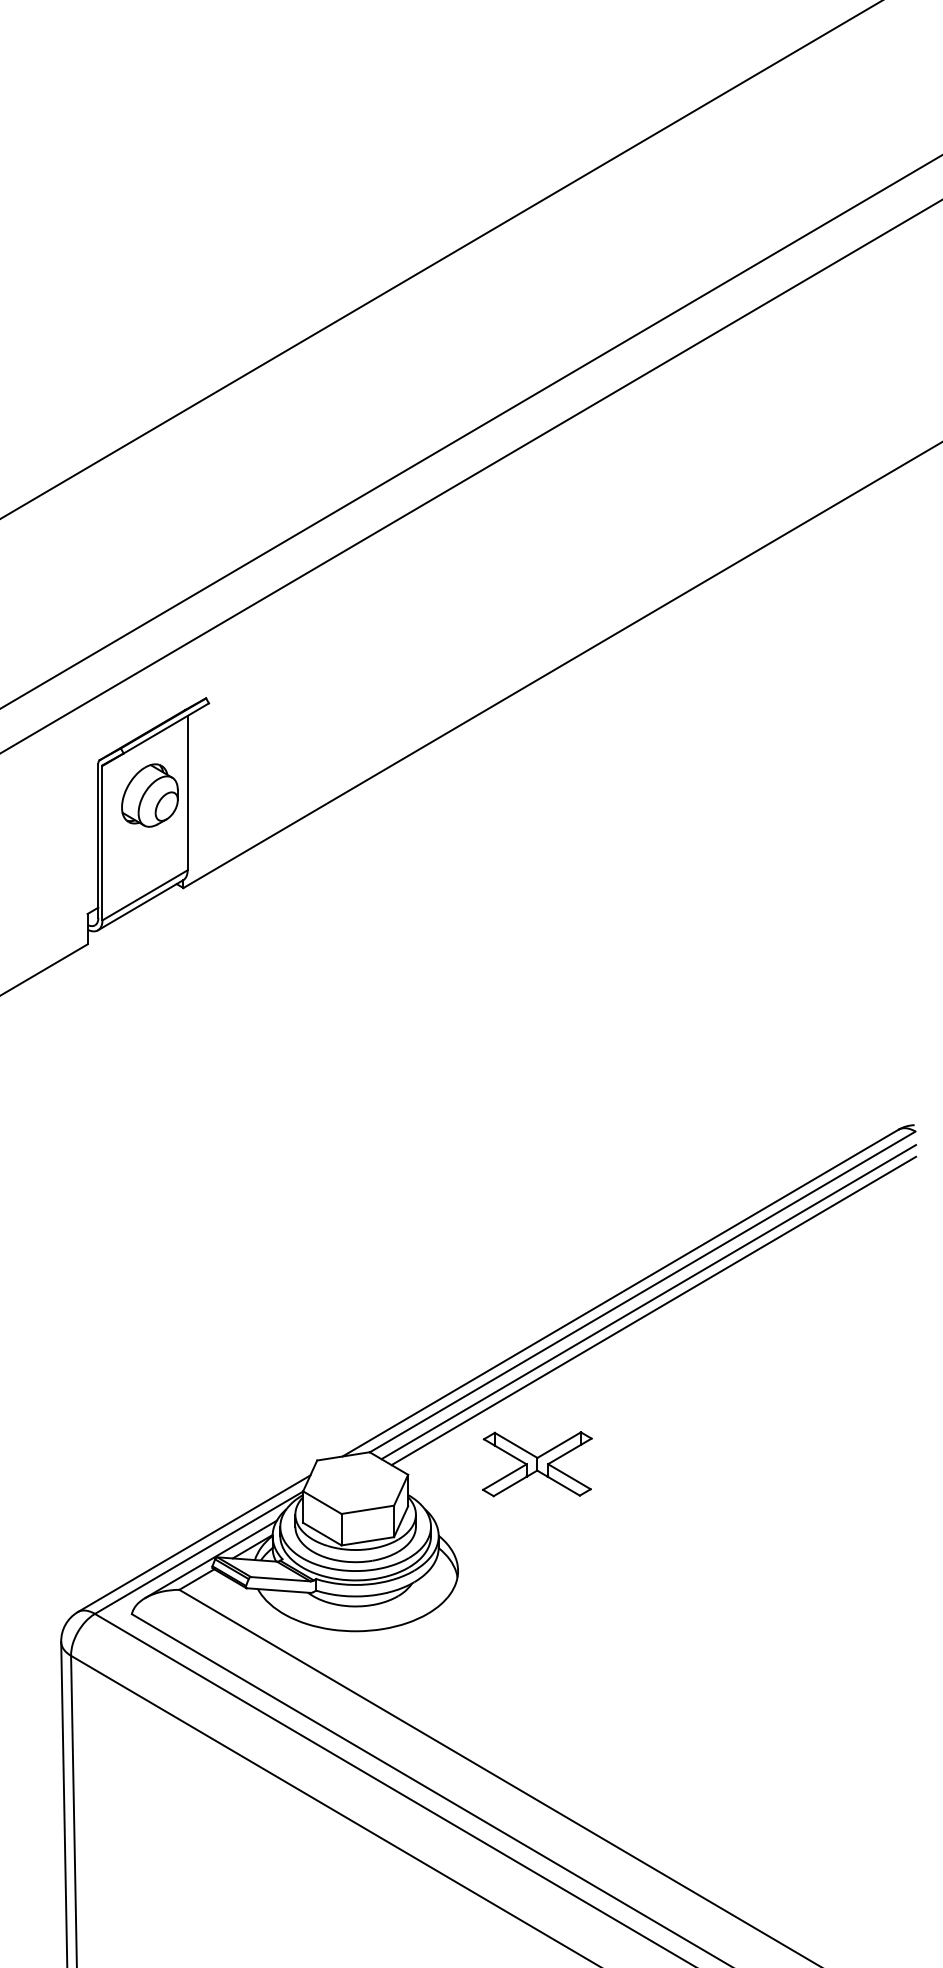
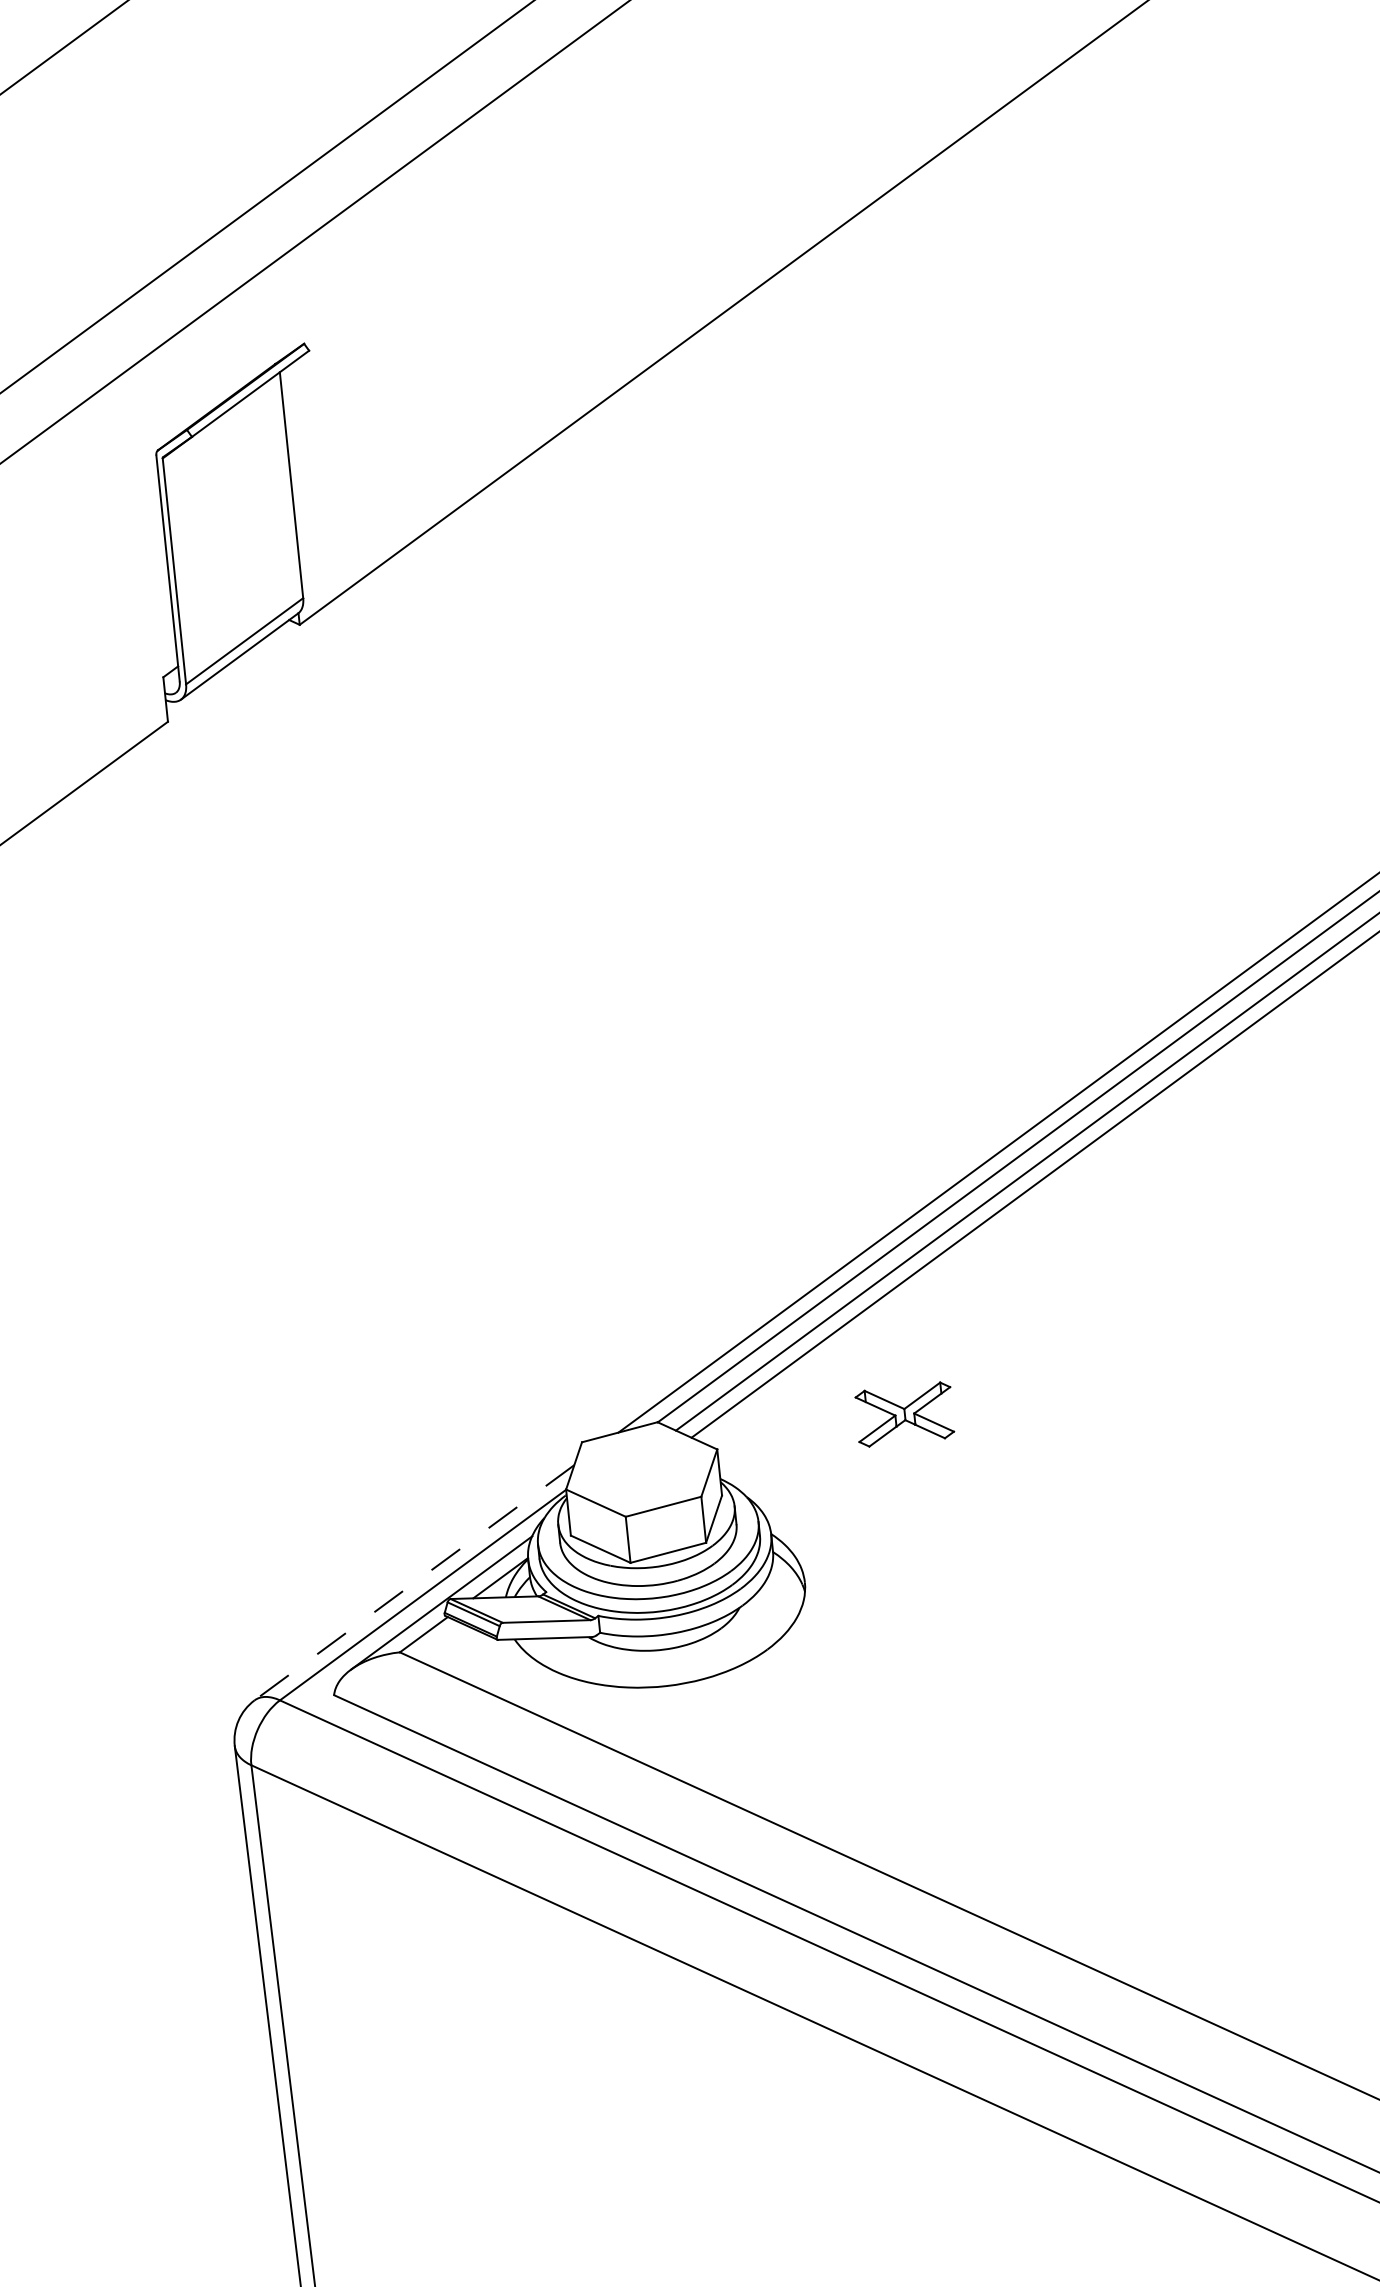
part: (149, 795) -> (236, 494), removed
part: (537, 1464) -> (904, 1414), size x0.6
line: (194, 1543) -> (415, 1582), solid -> dashed

